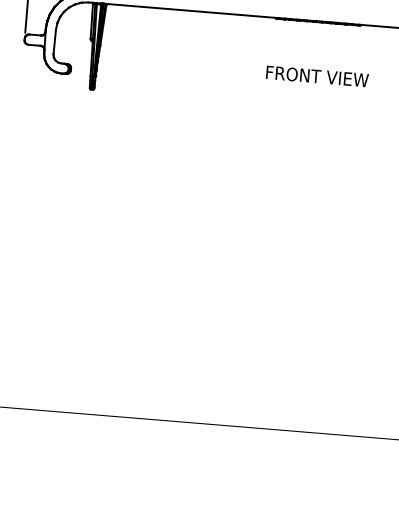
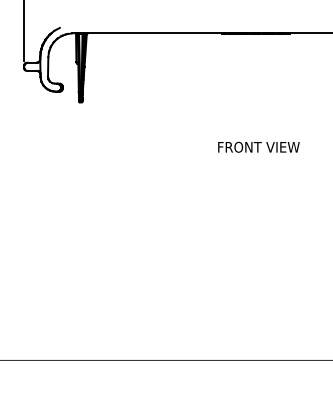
text: (317, 75) -> (258, 146), moved

